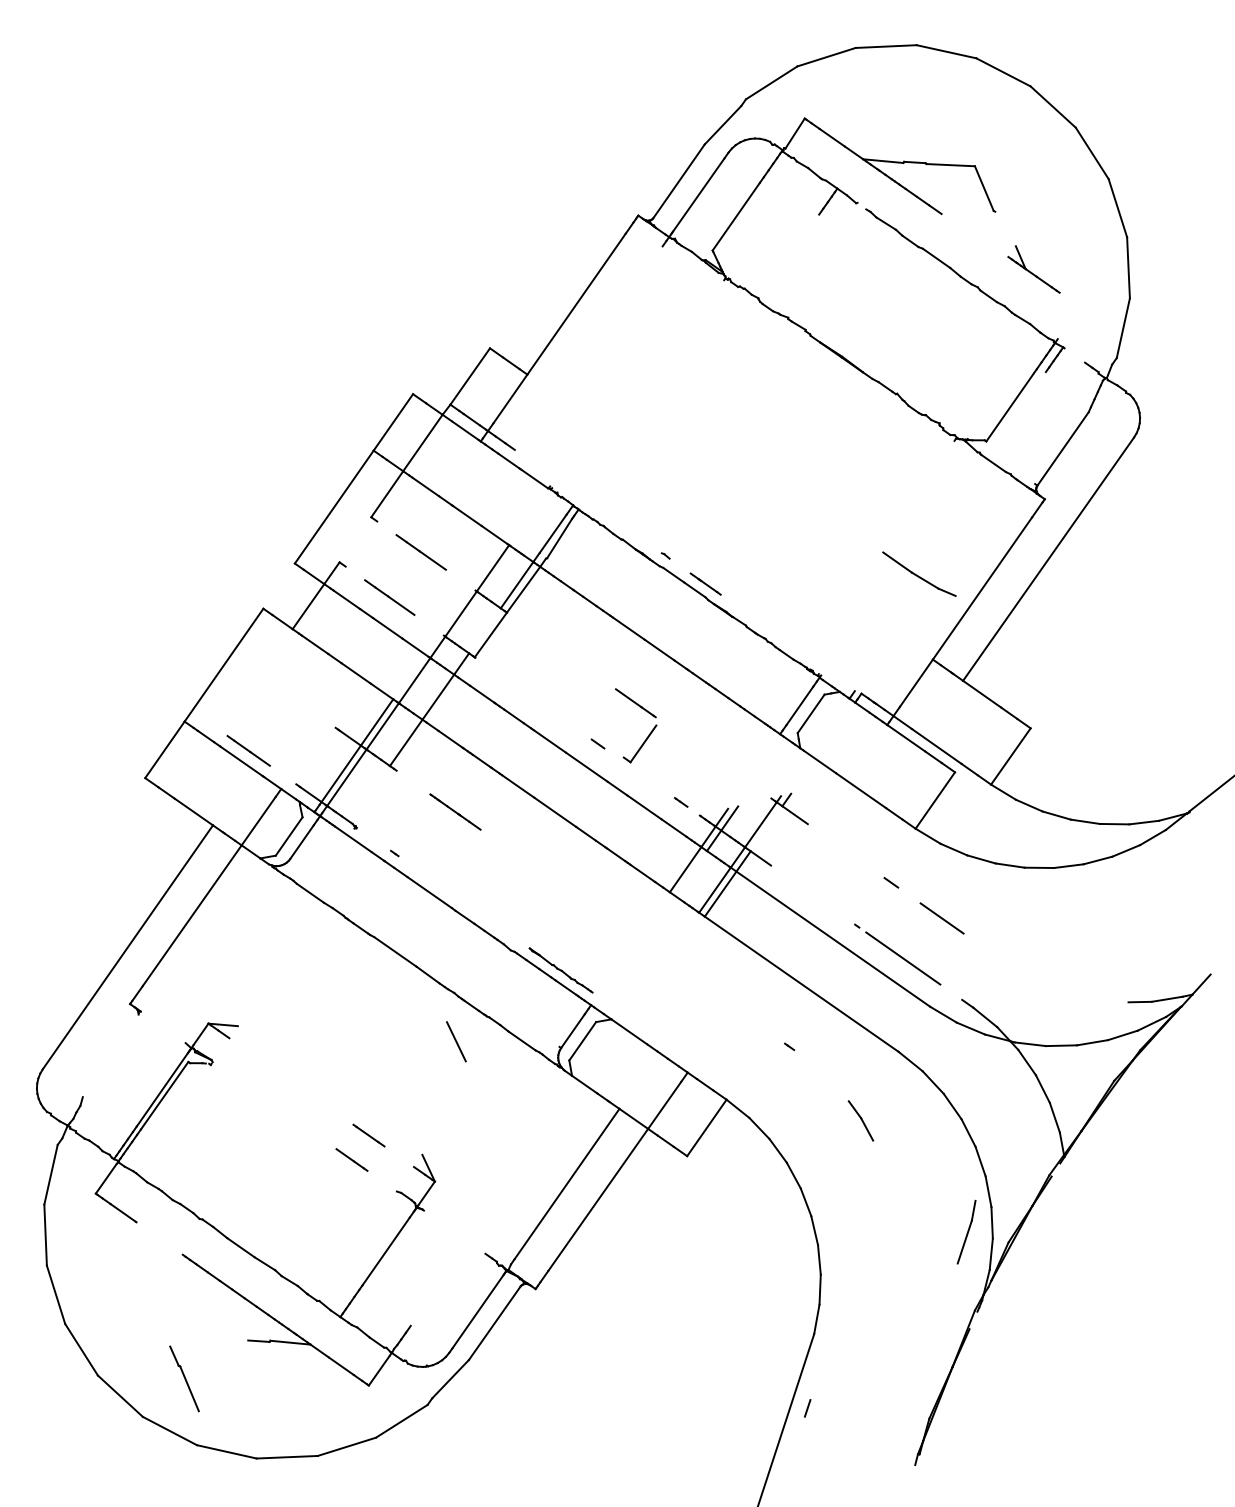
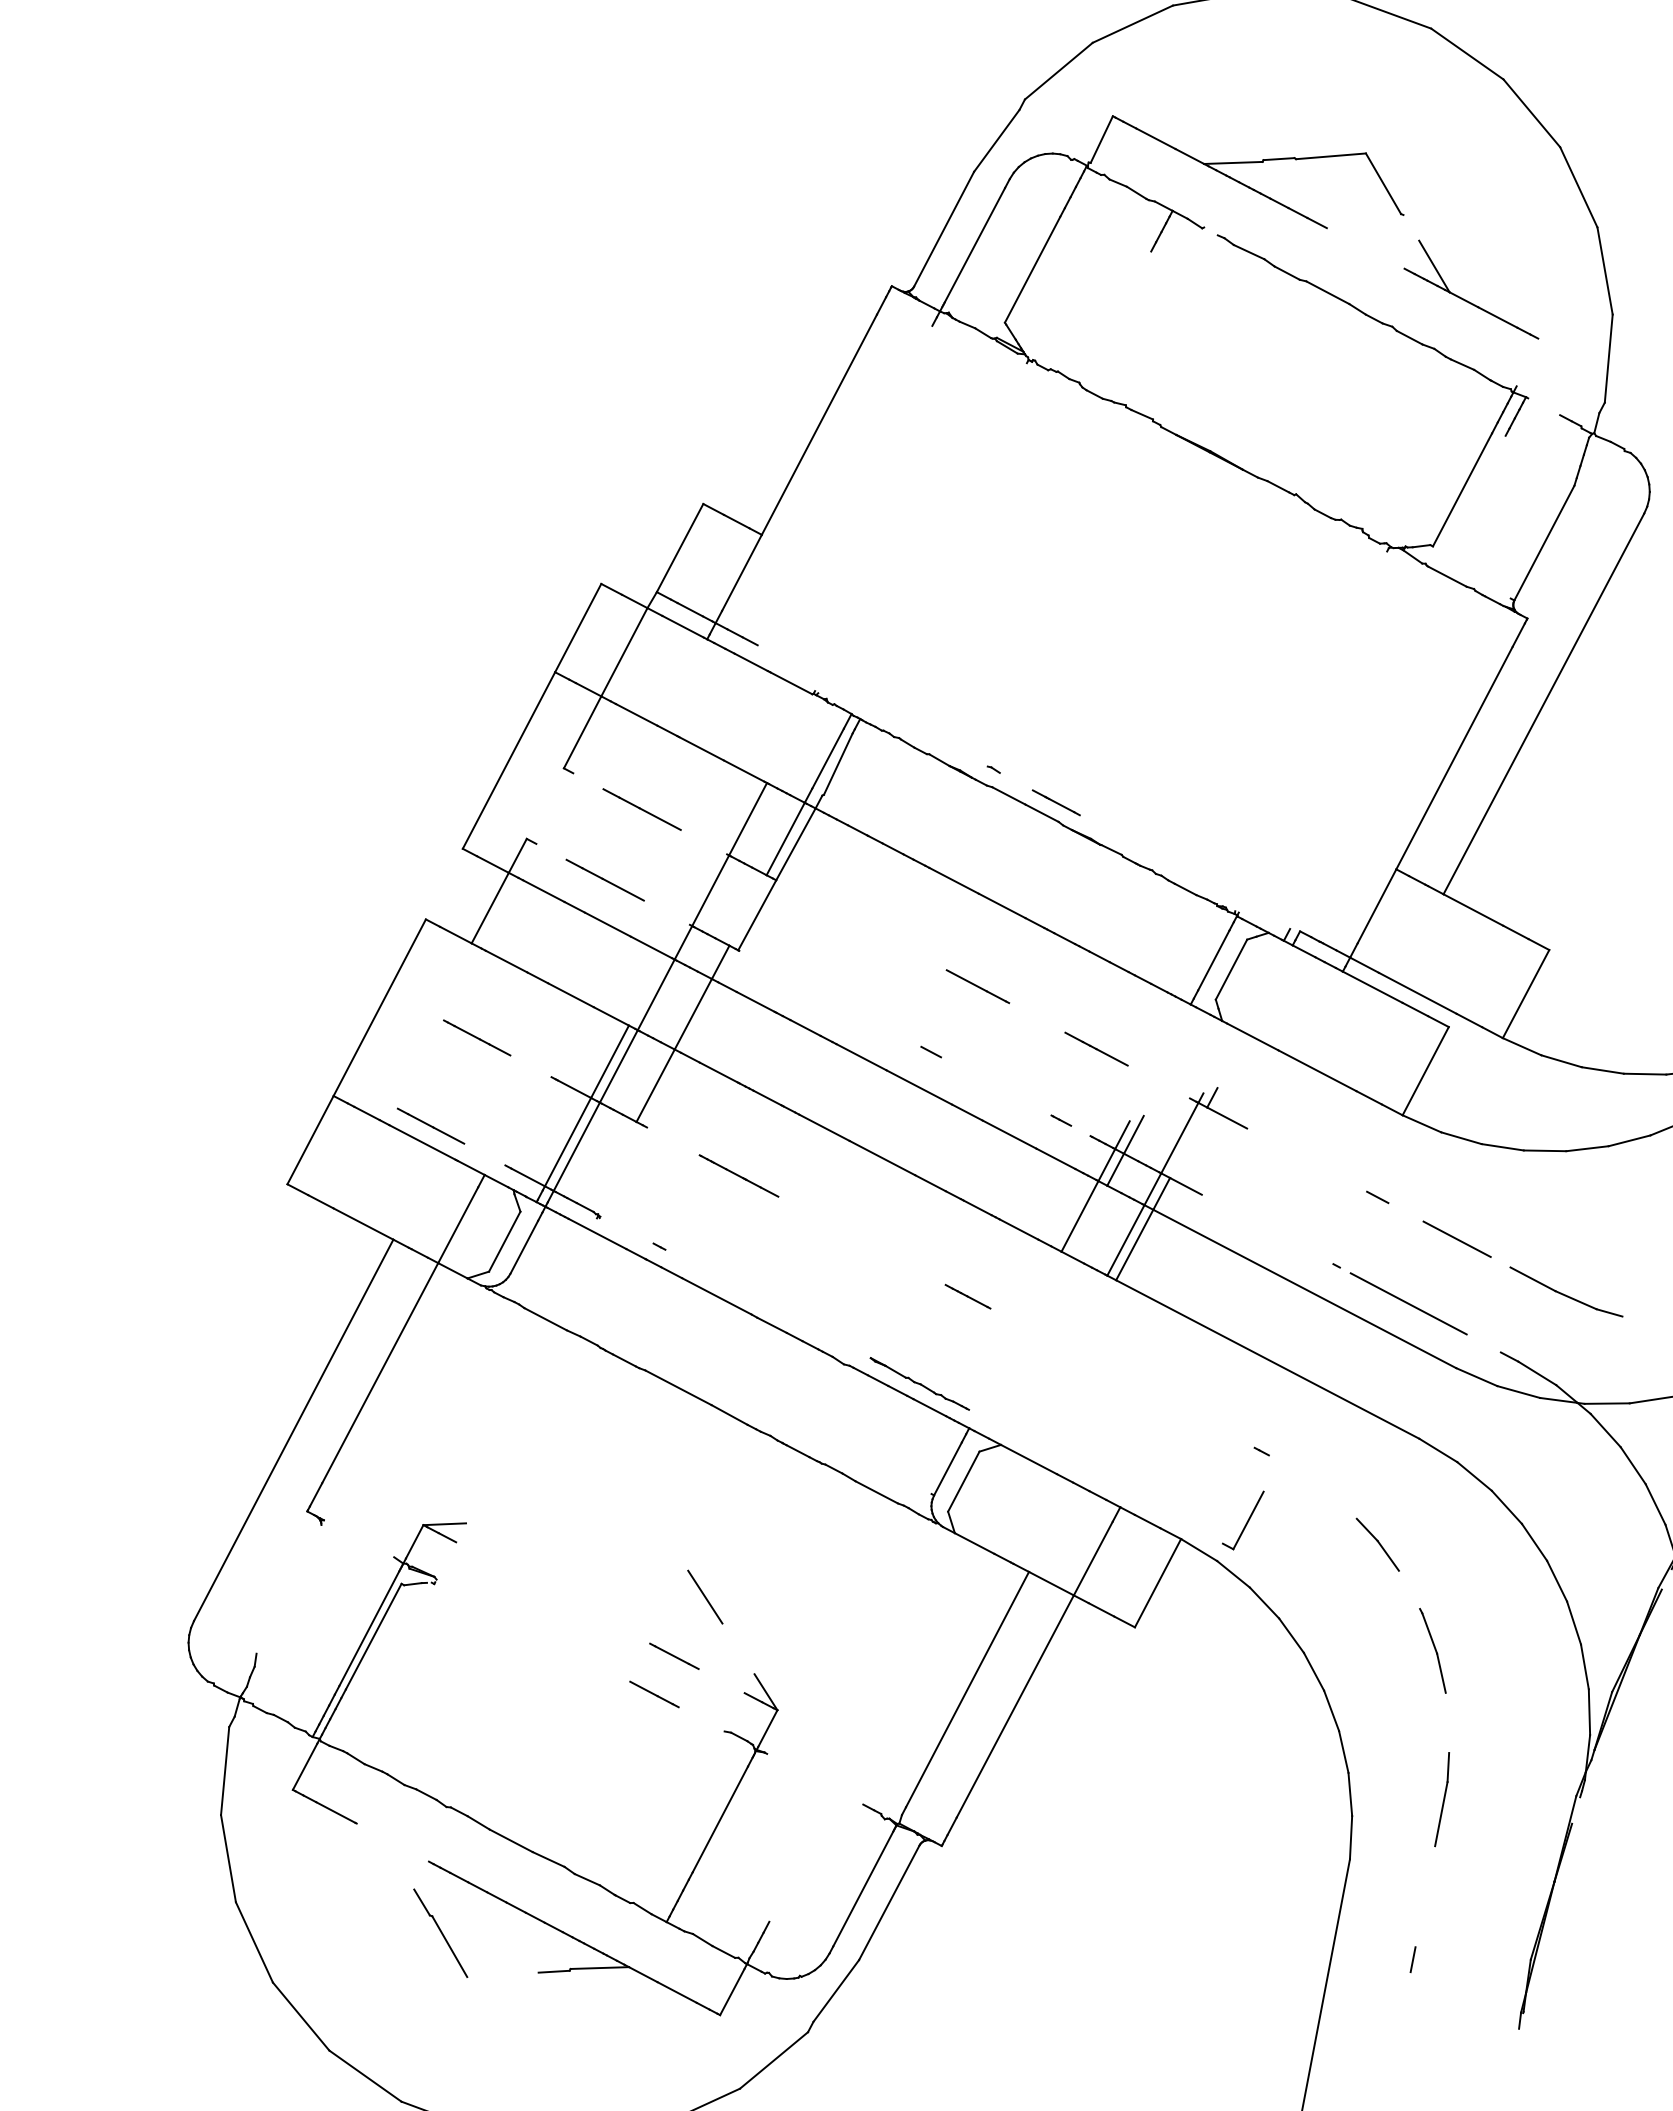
part: (1033, 269) -> (1468, 290), size x1.67
part: (919, 573) -> (1566, 1290), moved
line: (287, 694) -> (476, 1038), added
part: (639, 743) -> (1242, 1520), moved
line: (711, 756) -> (1096, 1049), added
line: (601, 914) -> (967, 1296), added
line: (456, 1041) -> (705, 1596), moved
part: (889, 1198) -> (1433, 1650), added
part: (966, 1232) -> (1441, 1800), moved
part: (184, 1378) -> (440, 1932), moved
line: (807, 1408) -> (1412, 1959), moved

